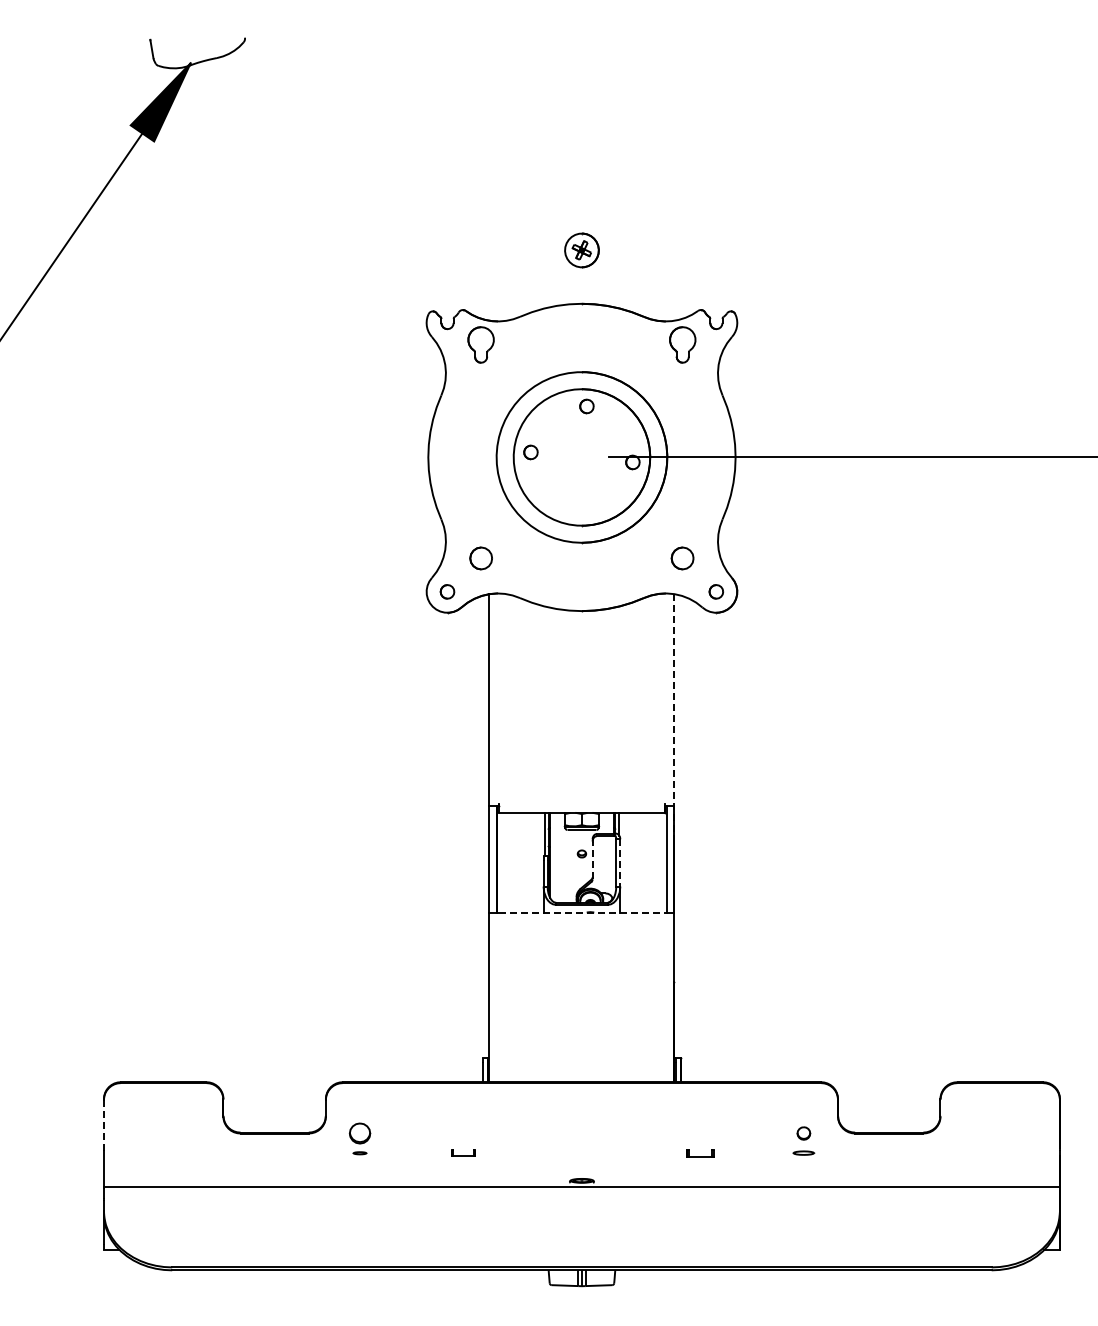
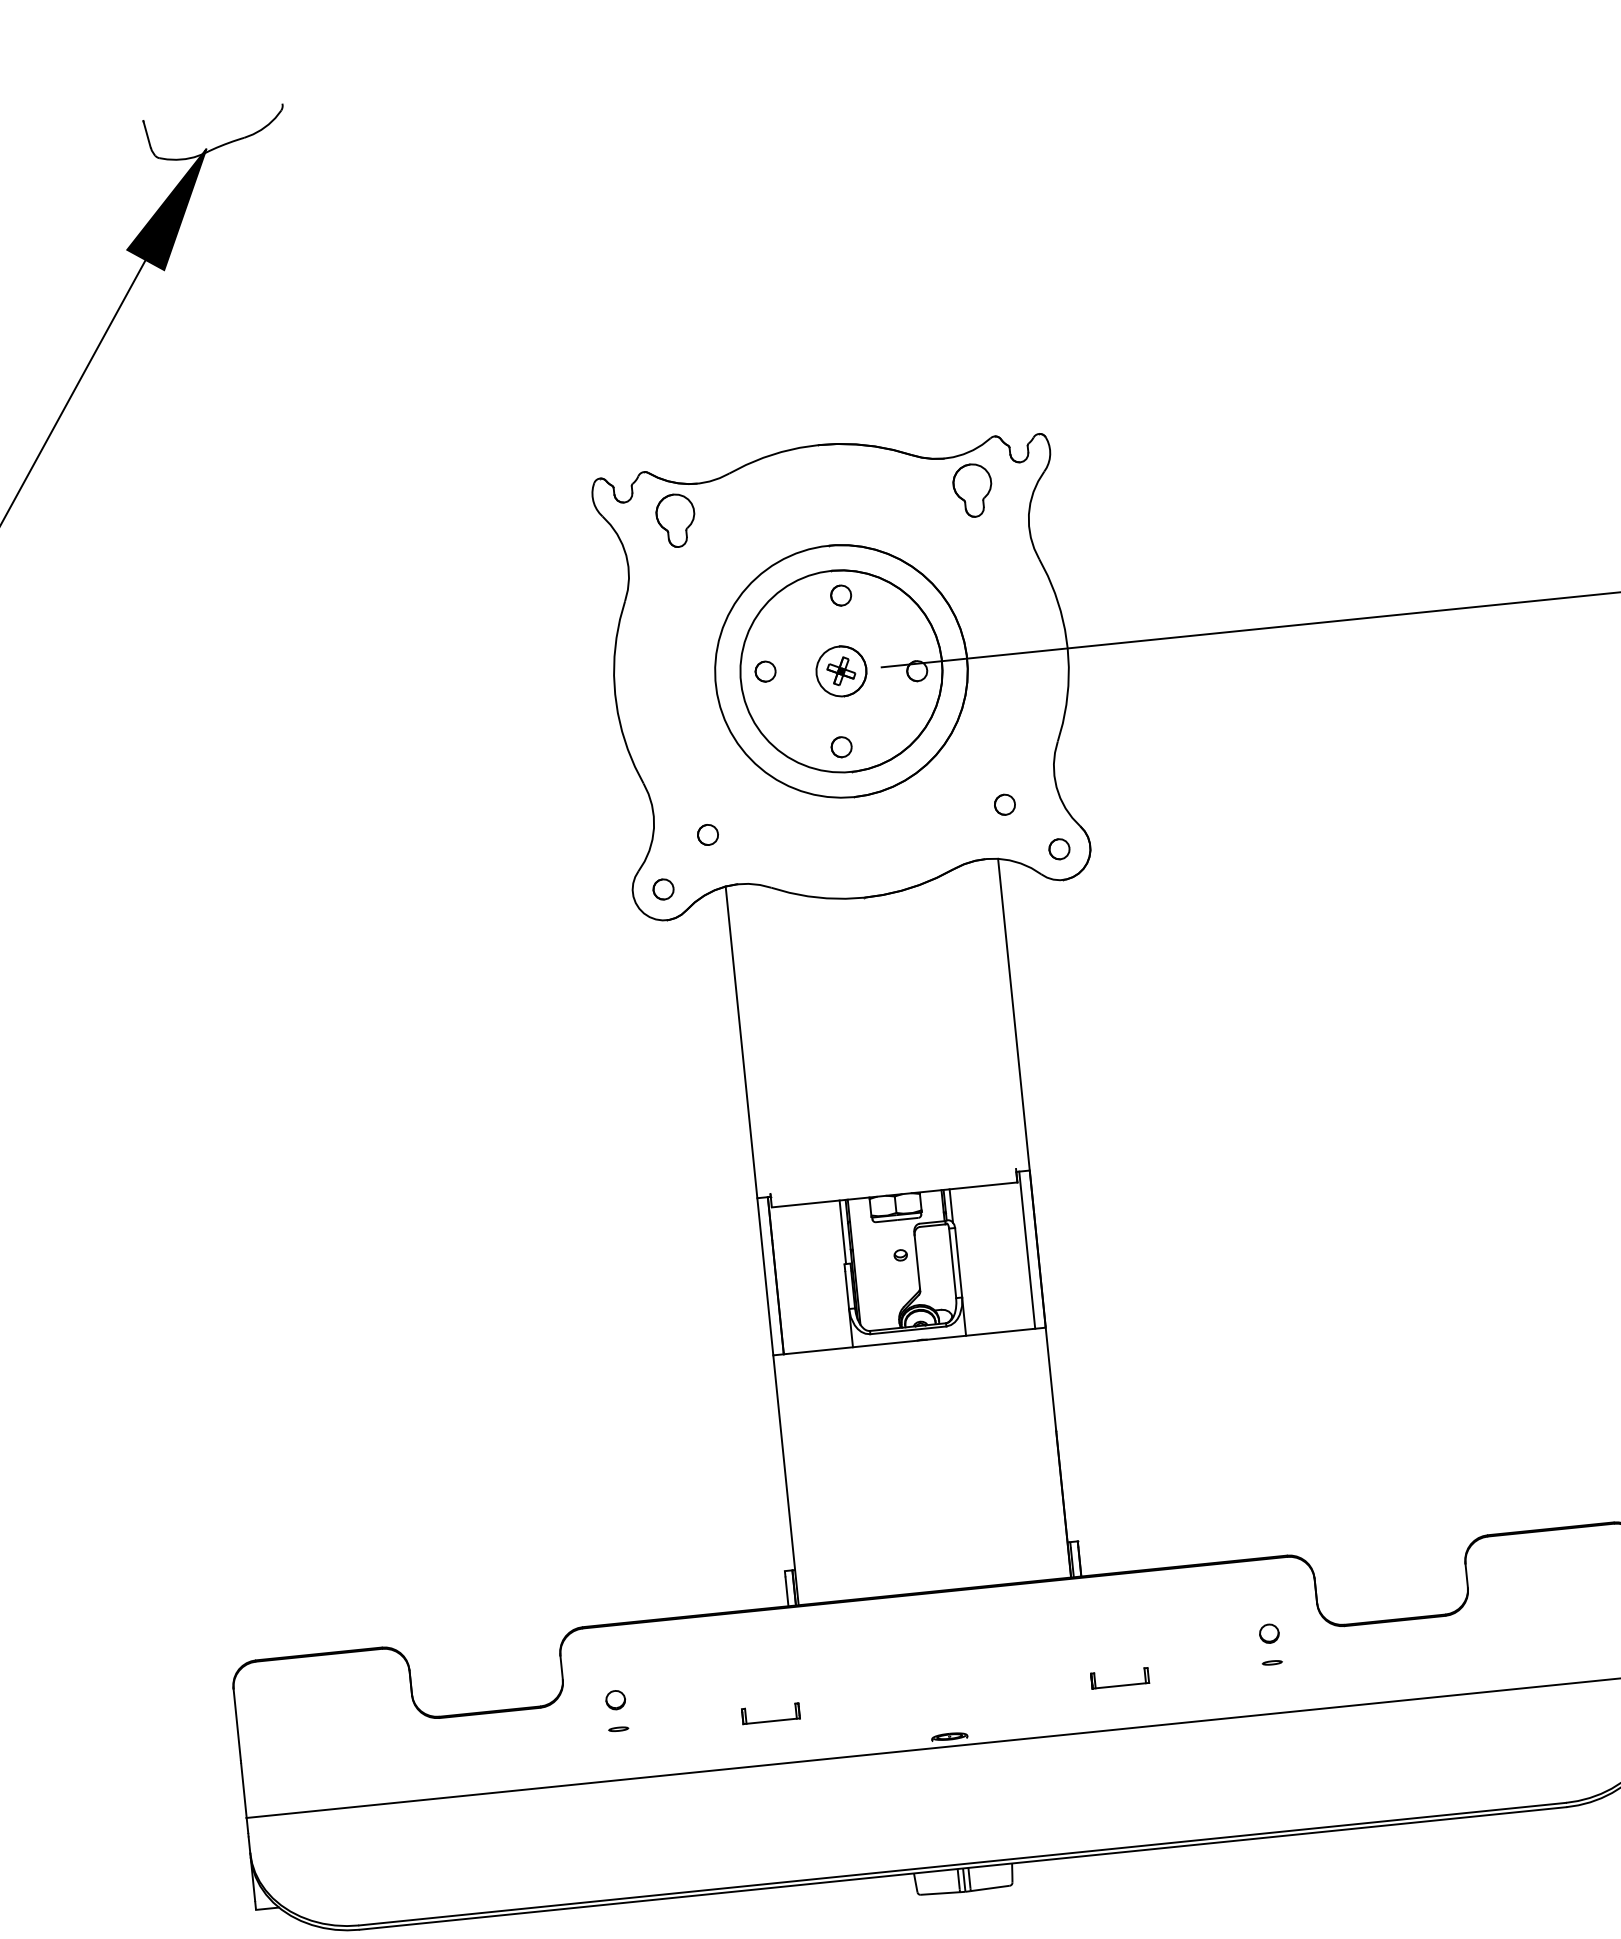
part: (581, 250) -> (840, 671), moved
part: (576, 508) -> (841, 747), added
part: (480, 557) -> (706, 833), size x0.62
part: (682, 557) -> (1004, 803), size x0.62
line: (674, 715) -> (1016, 1037), dashed -> solid
line: (592, 860) -> (917, 1263), dashed -> solid
line: (620, 862) -> (958, 1262), dashed -> solid
line: (582, 912) -> (910, 1341), dashed -> solid
line: (103, 1124) -> (236, 1725), dashed -> solid
part: (359, 1133) -> (614, 1700), size x0.62
part: (463, 1152) -> (770, 1712), size x1.67
part: (700, 1152) -> (1119, 1677), size x1.43
part: (803, 1153) -> (1271, 1663), size x0.62

